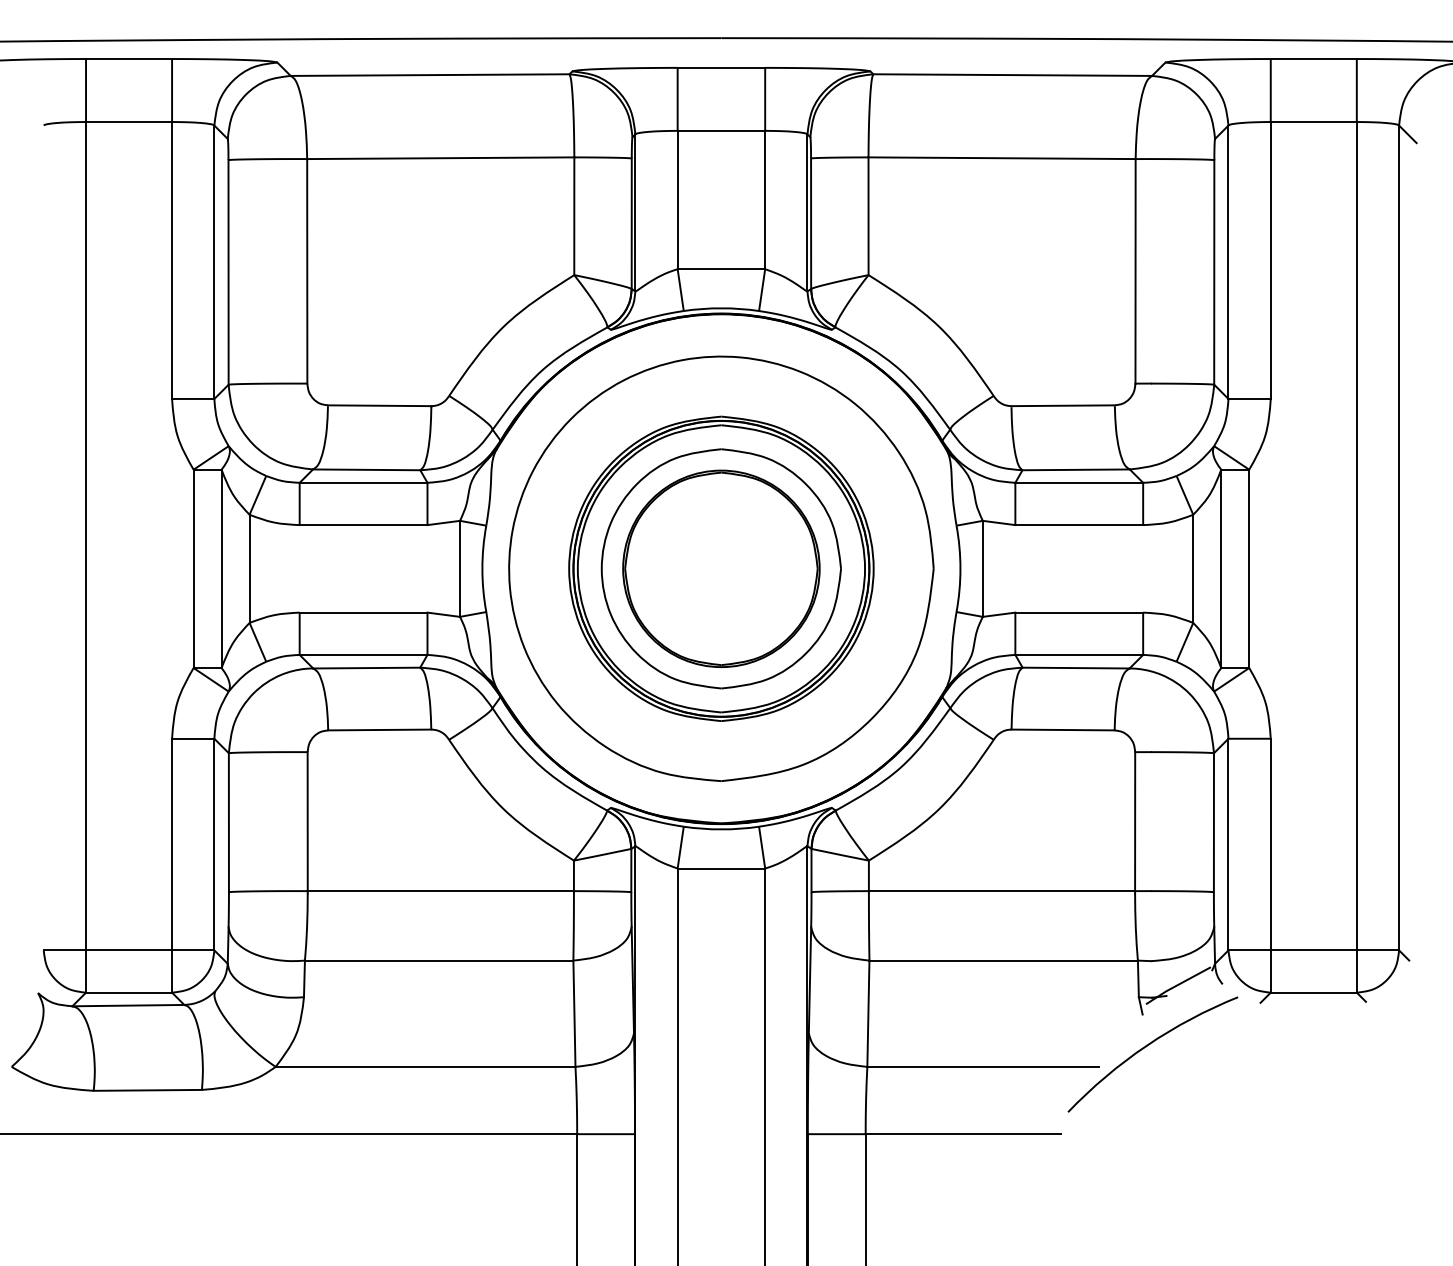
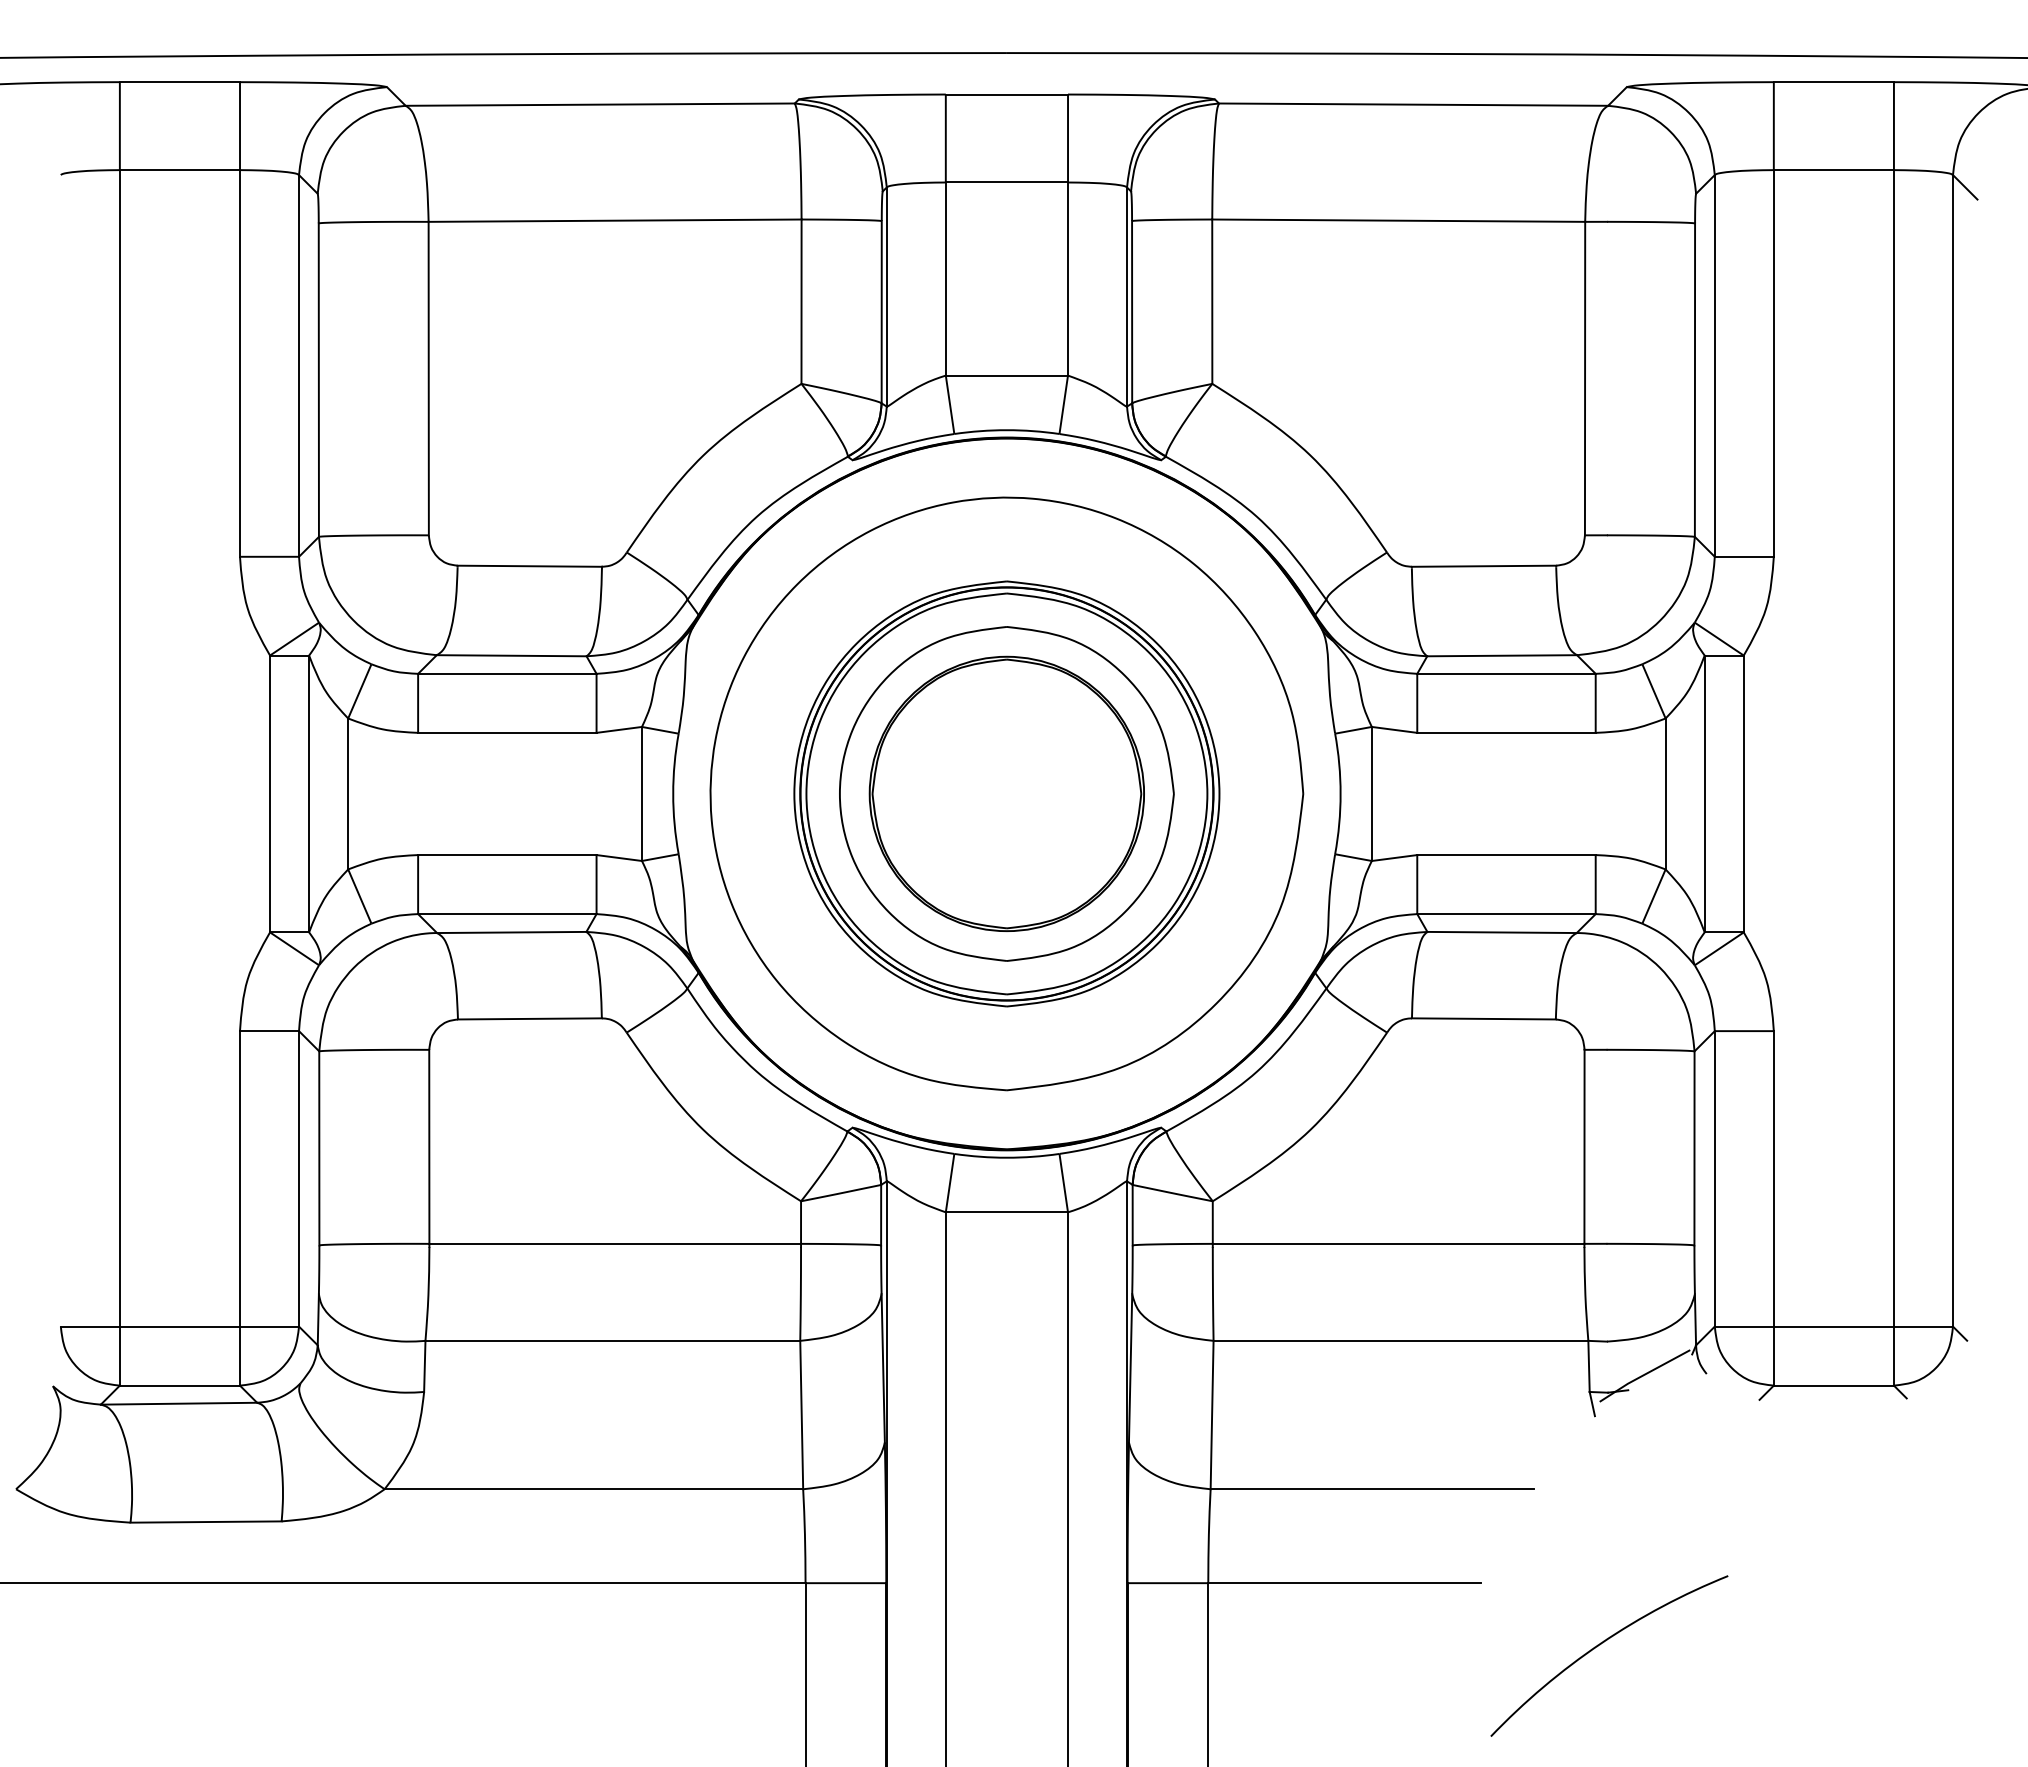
arc: (1146, 1047) -> (1600, 1645), moved

